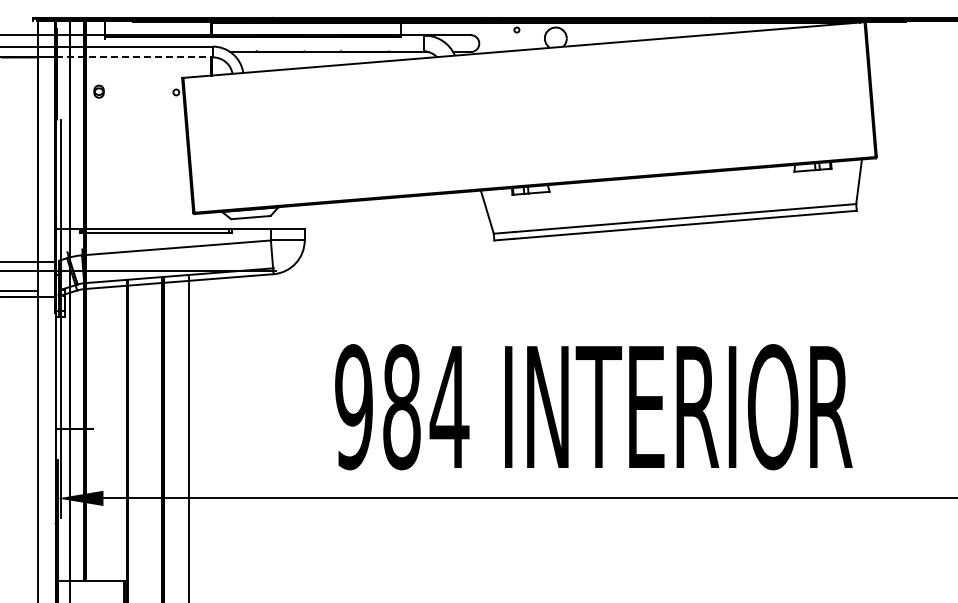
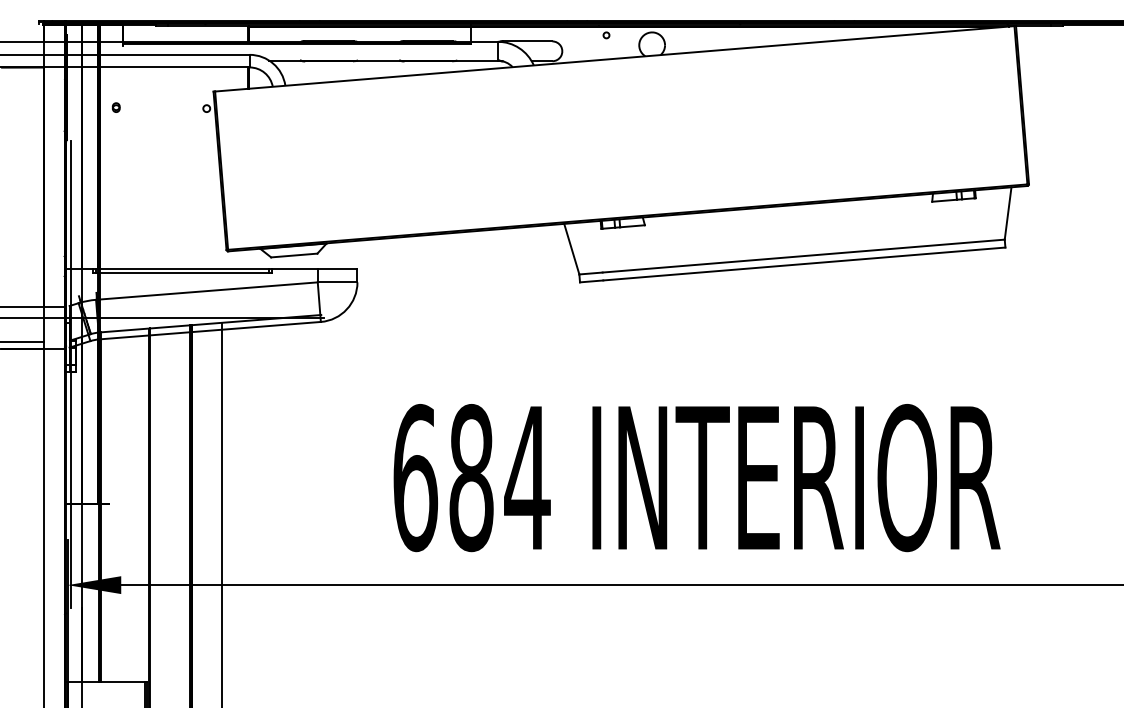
line: (135, 57) -> (158, 67), dashed -> solid
part: (99, 91) -> (116, 107), size x0.62
text: (354, 407) -> (415, 478), 984 -> 684

